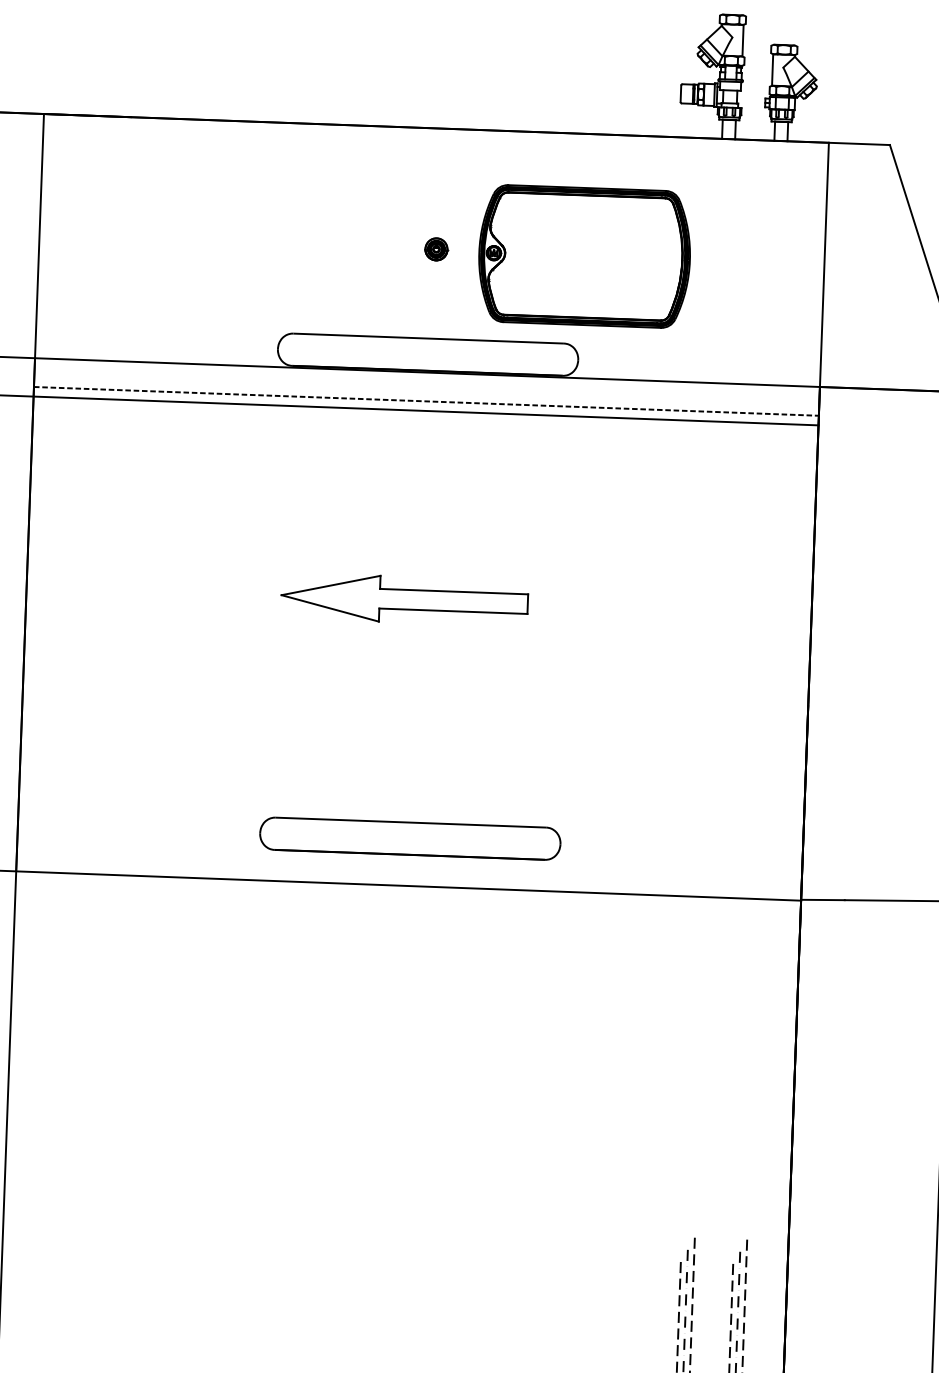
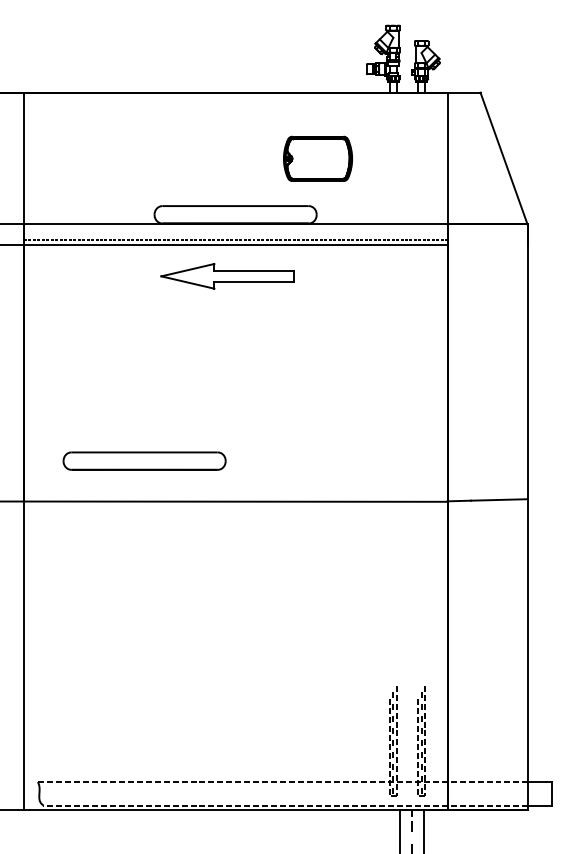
part: (437, 248) -> (238, 157), removed
part: (583, 255) -> (317, 158), size x0.6
part: (404, 599) -> (227, 276), moved
part: (410, 837) -> (144, 460), moved

